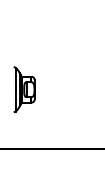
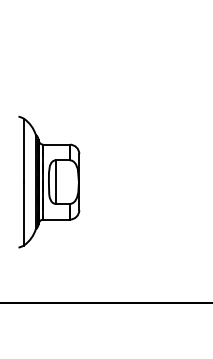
part: (24, 89) -> (49, 181), size x1.43

